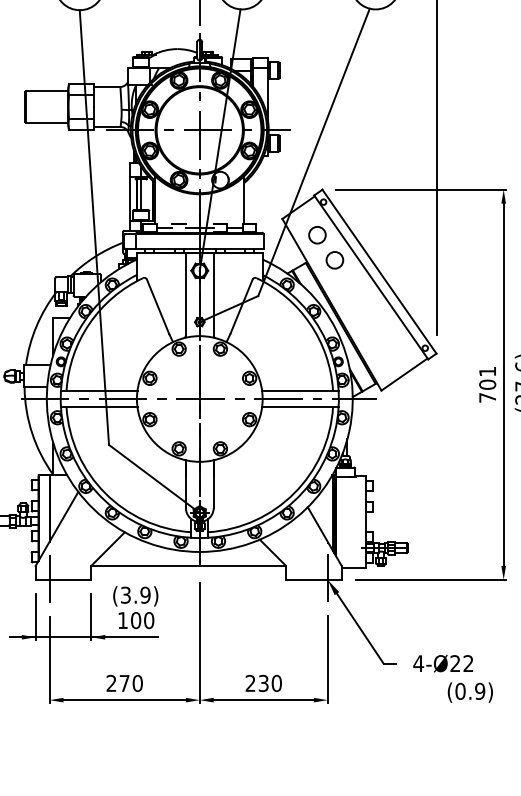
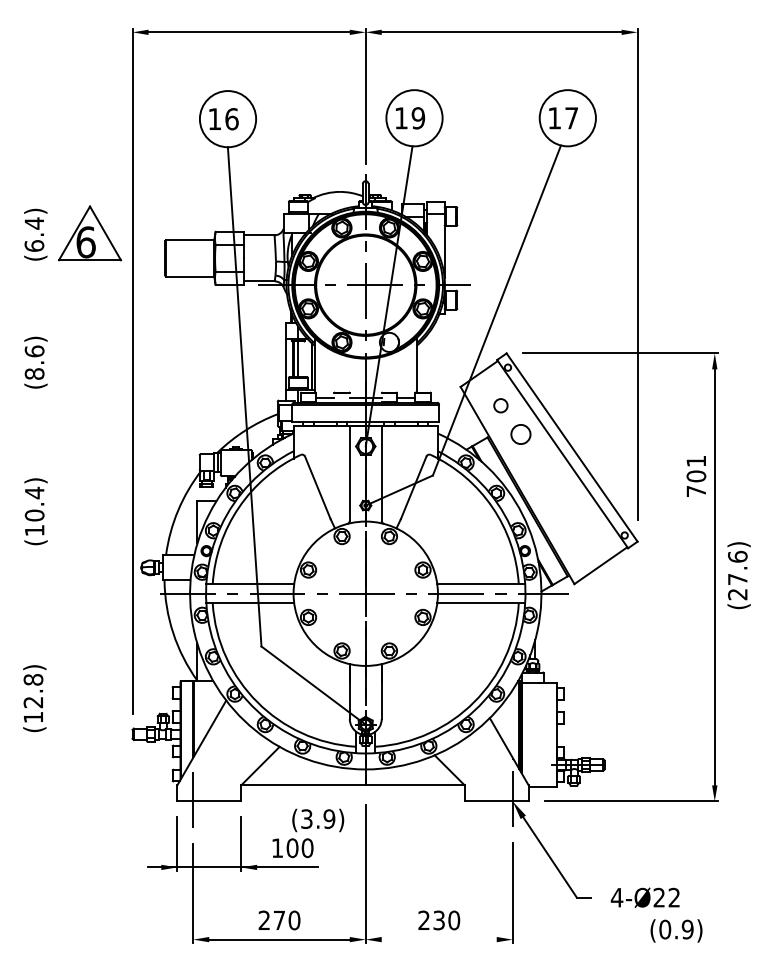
circle: (317, 235) -> (500, 405), size x0.7
text: (487, 384) -> (696, 476), moved
text: (136, 596) -> (318, 820), moved
line: (263, 700) -> (438, 939), removed

